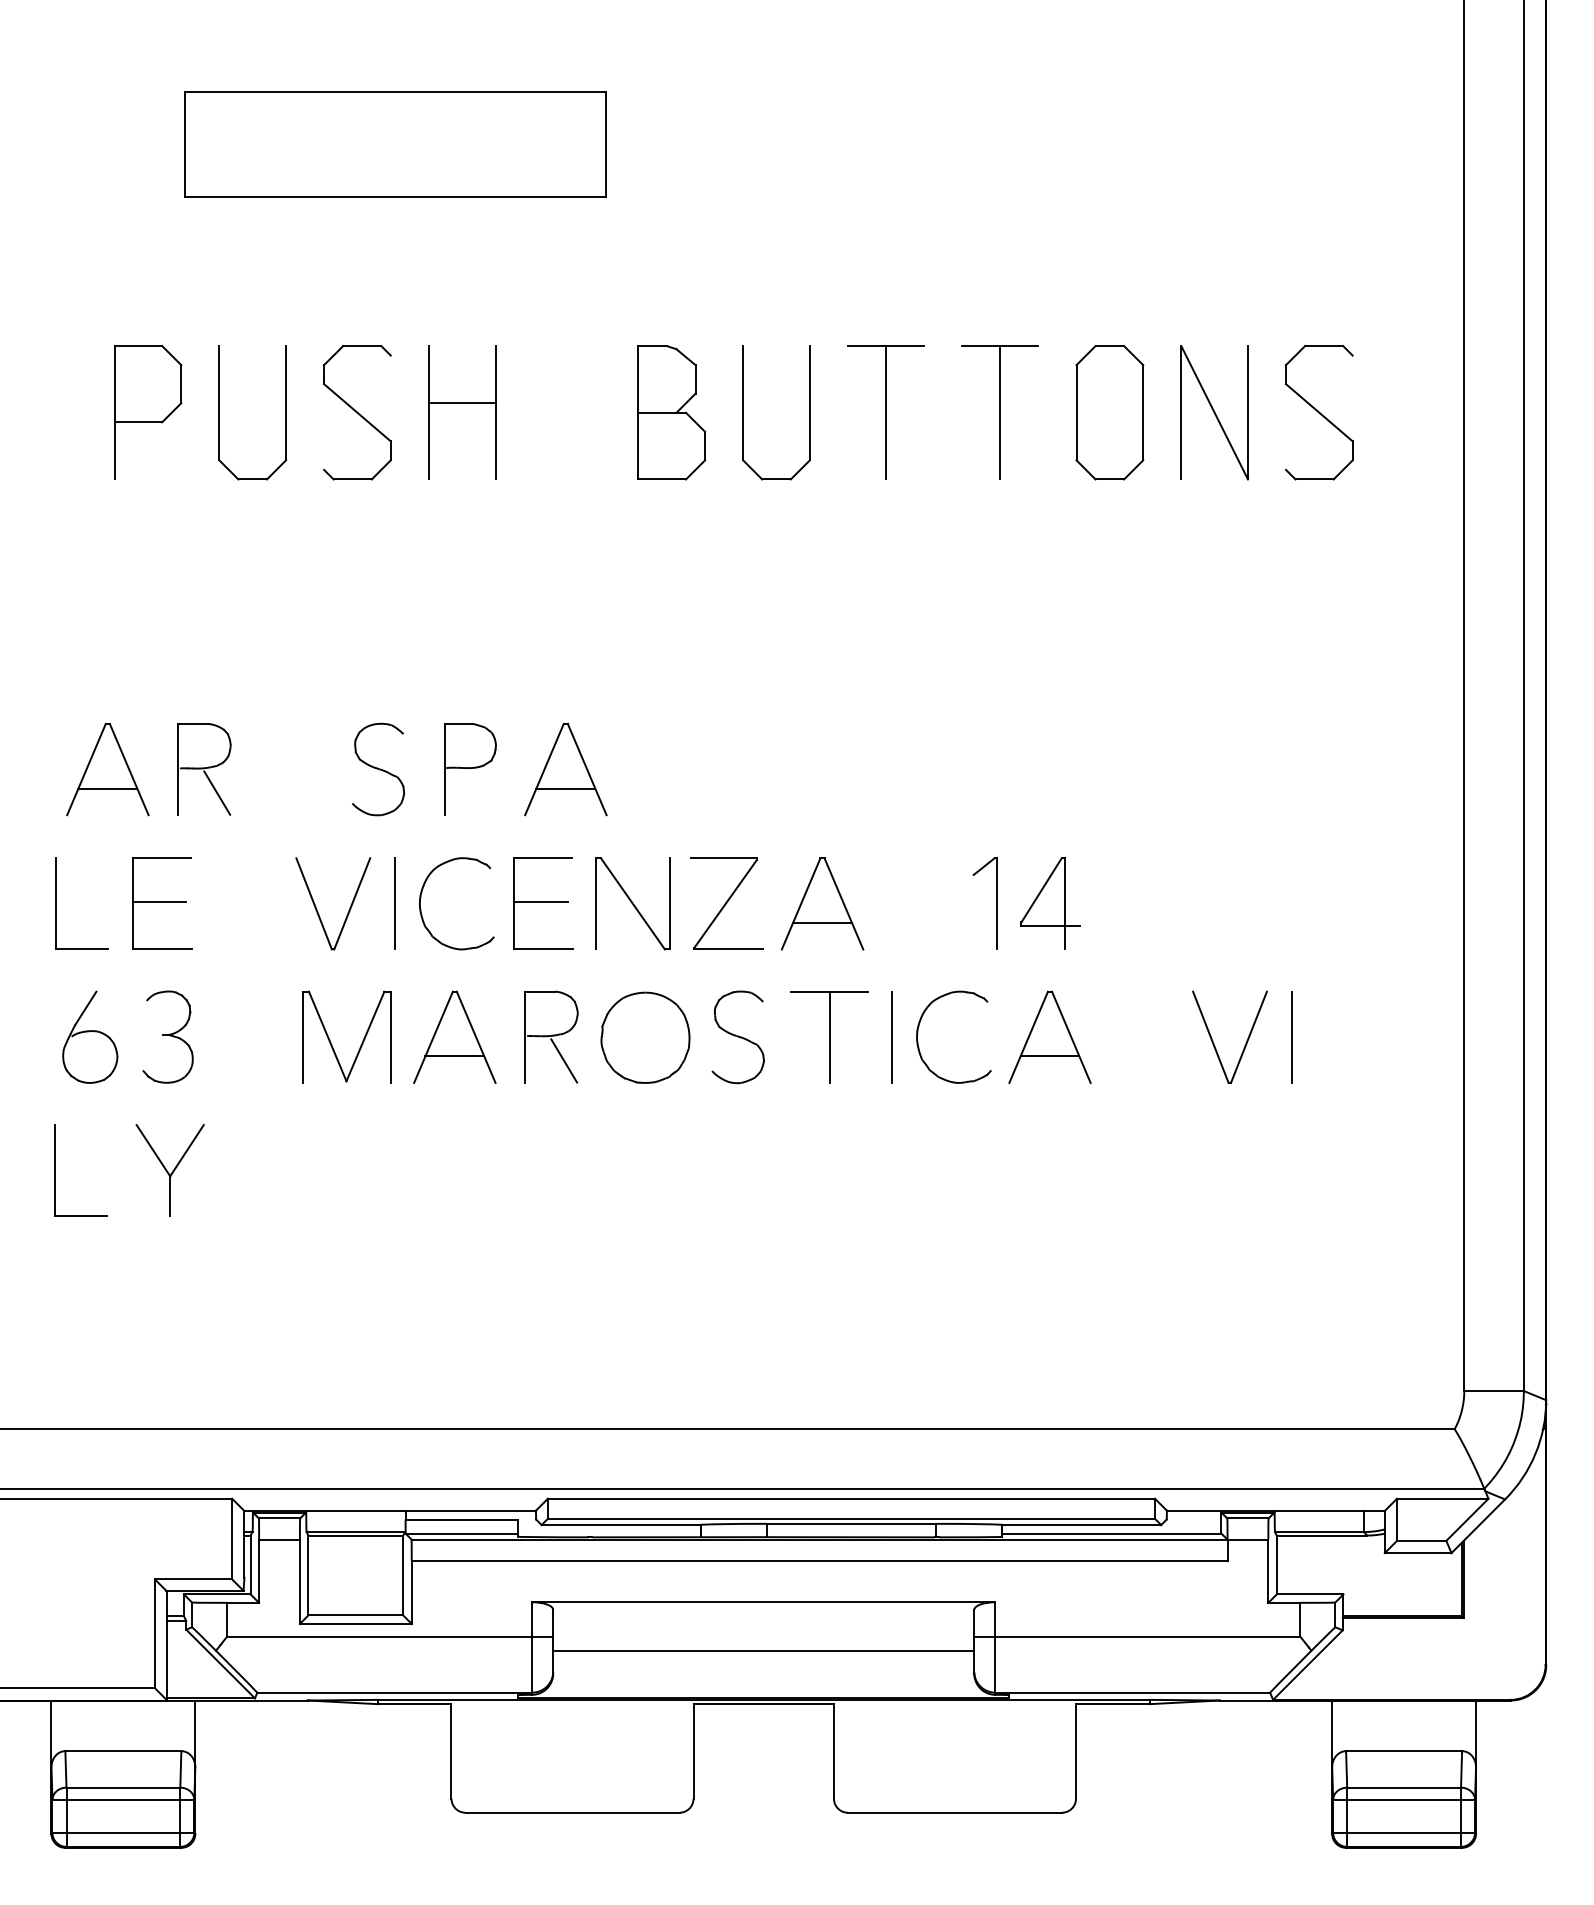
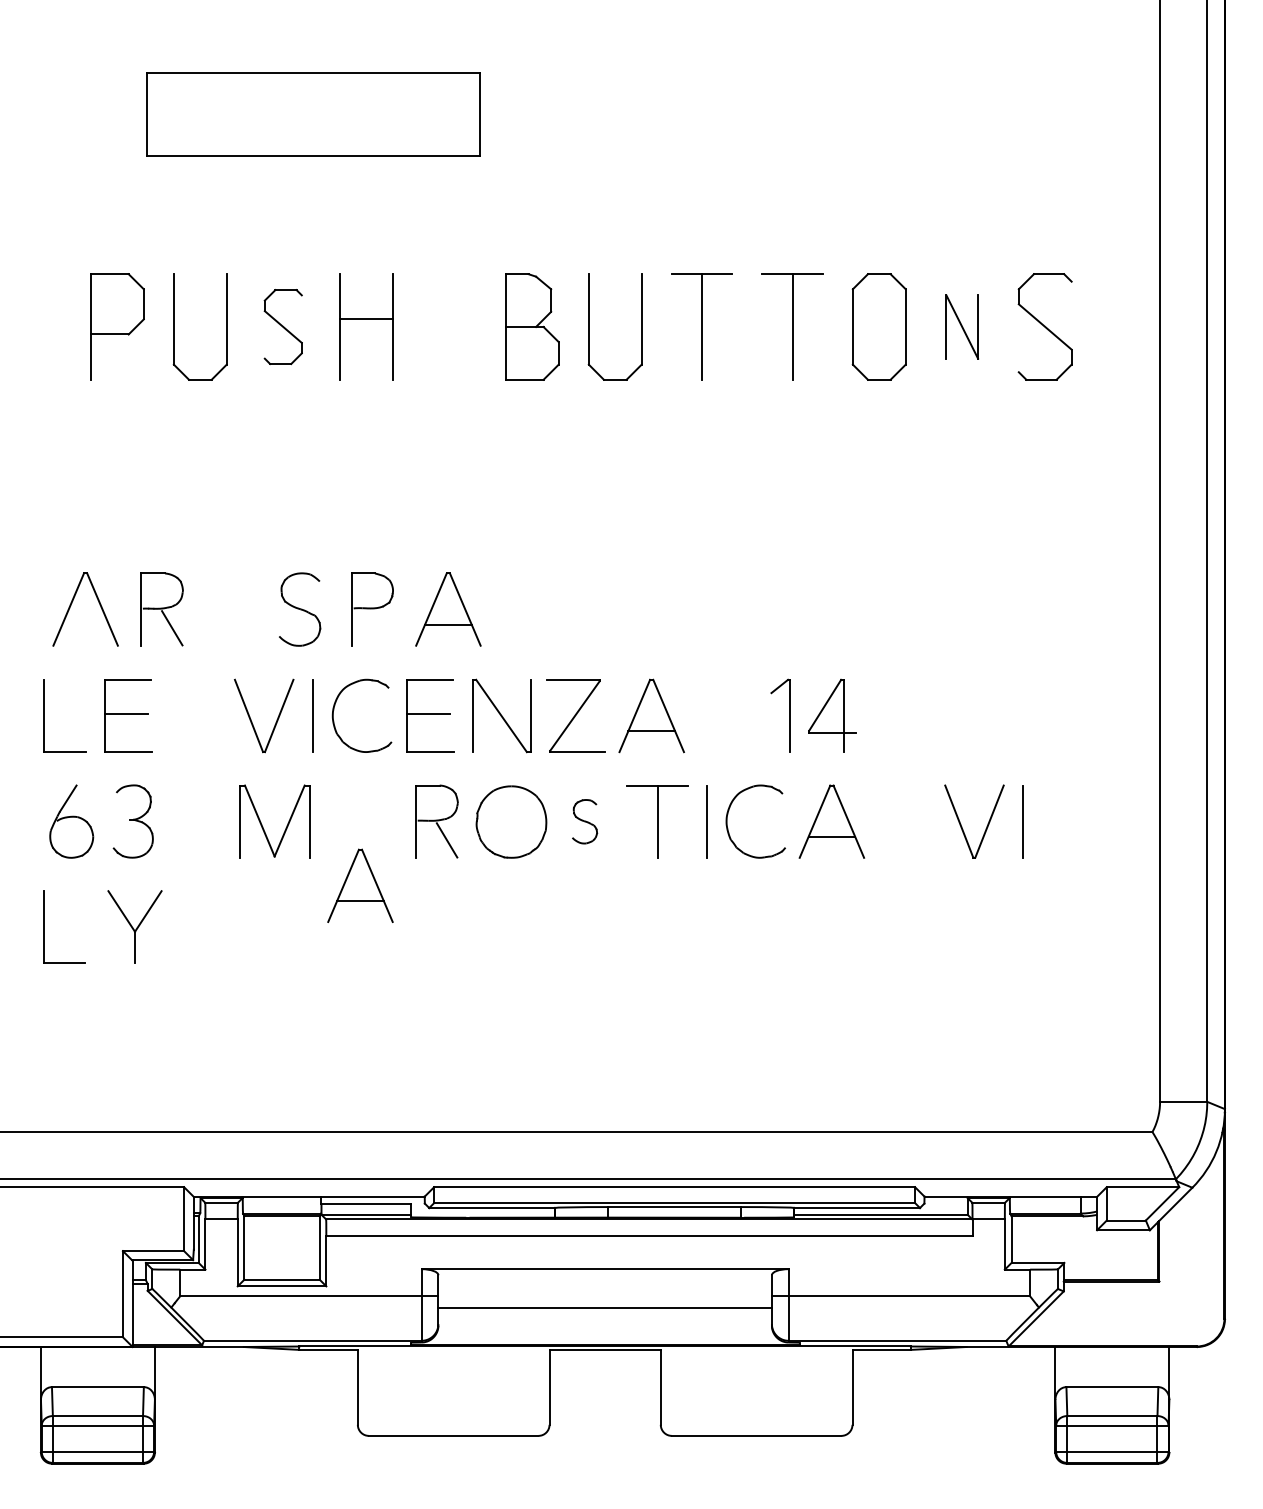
part: (357, 412) -> (283, 326), size x0.7
part: (1214, 412) -> (962, 326), size x0.6
line: (107, 788) -> (85, 624), removed
part: (454, 1036) -> (360, 885), moved
part: (737, 1037) -> (584, 821), size x0.6

